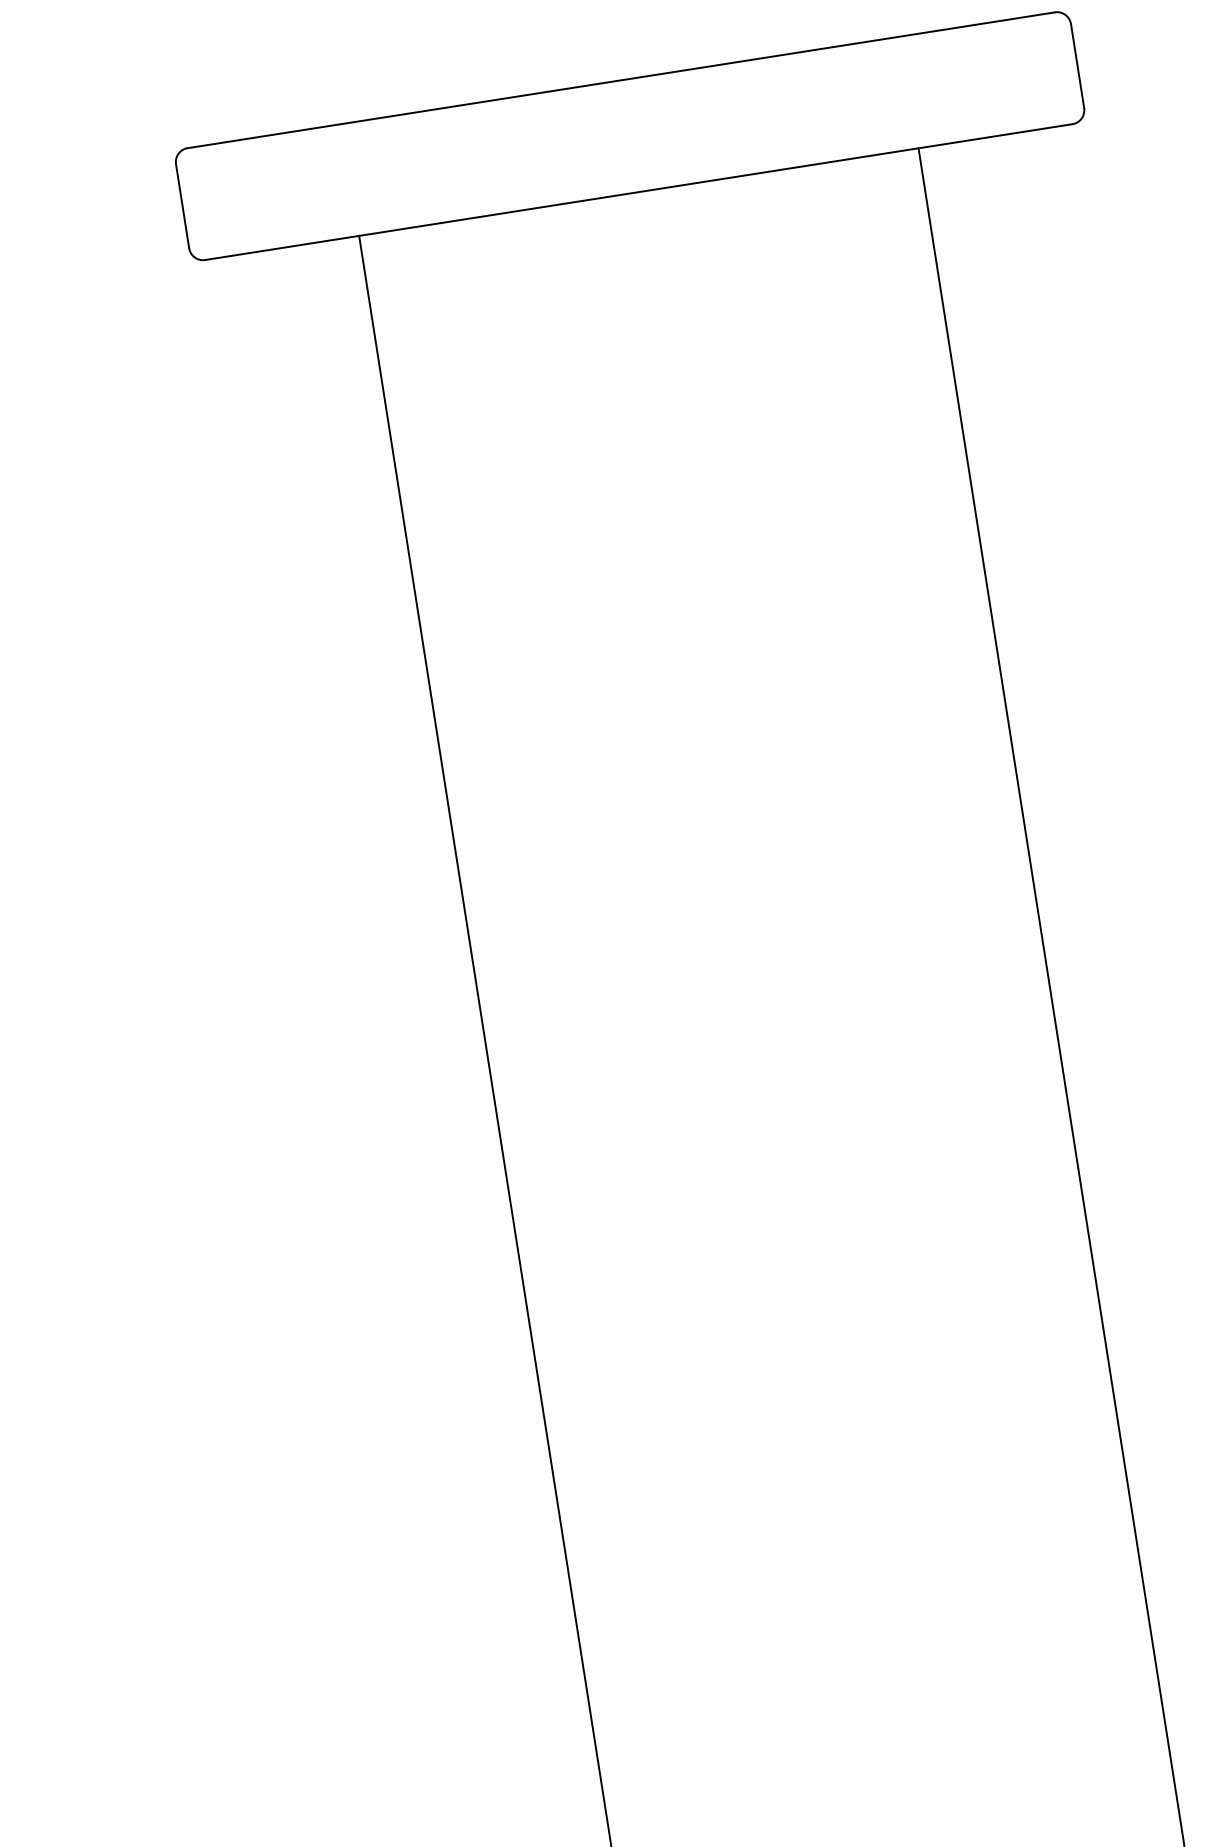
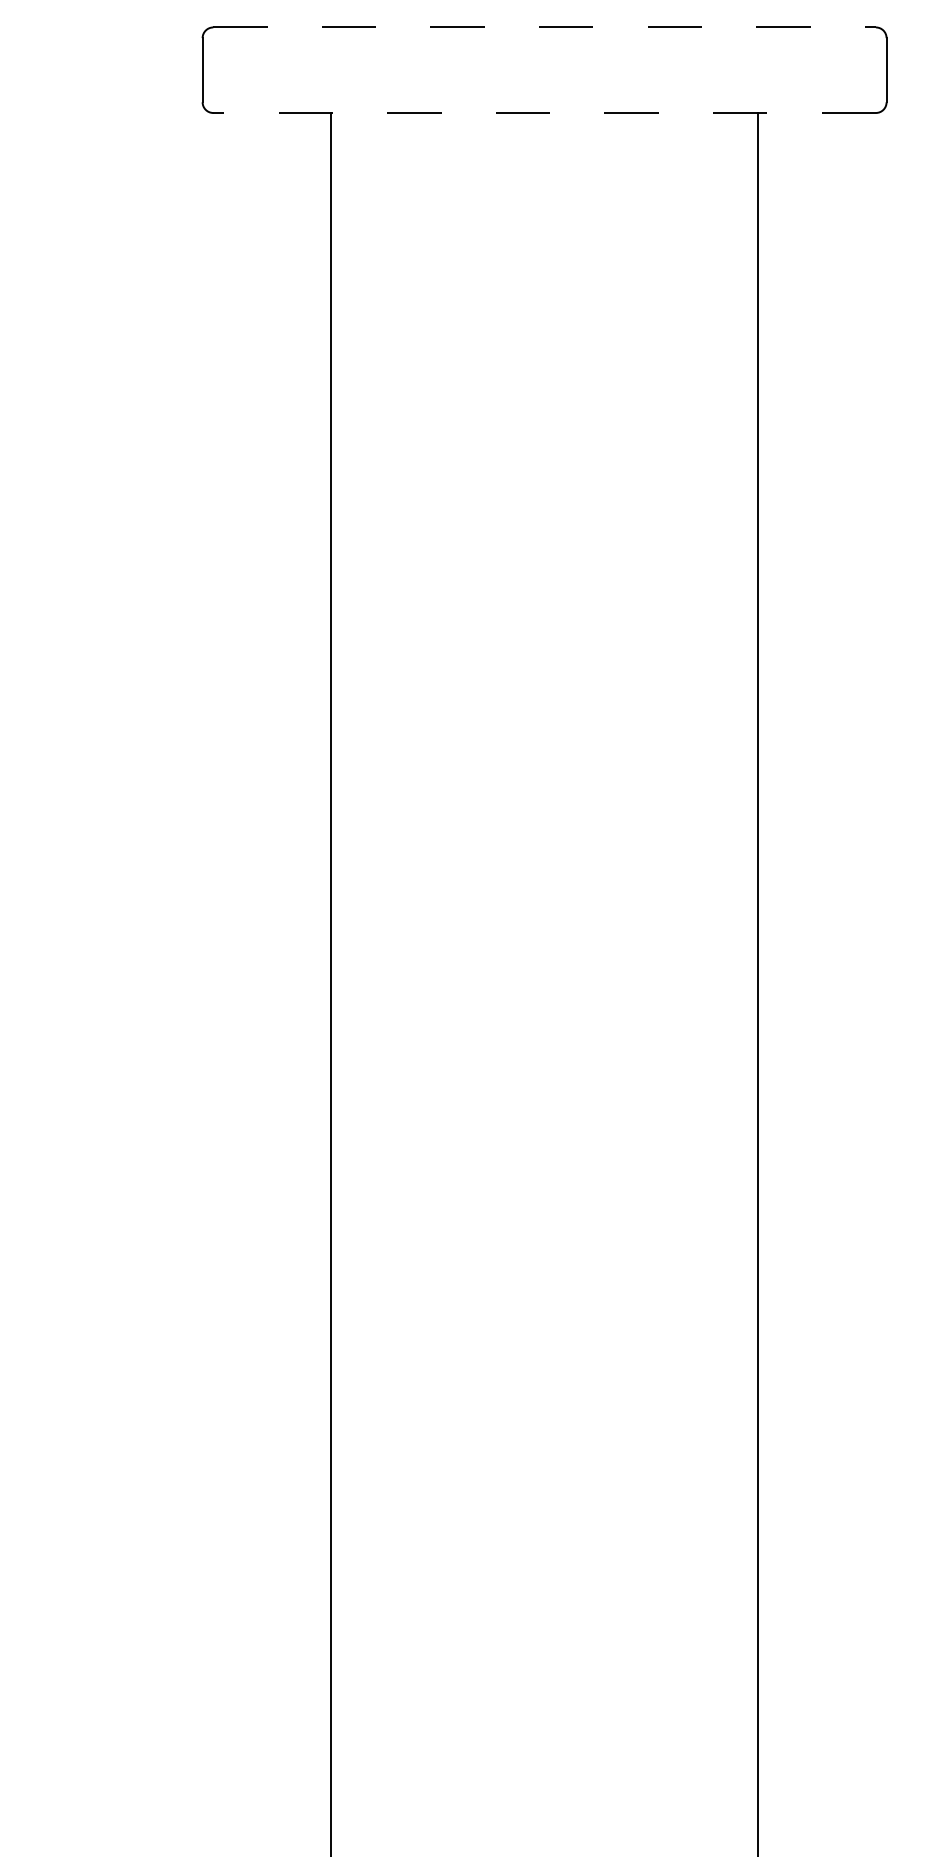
line: (622, 80) -> (545, 27), solid -> dashed
line: (638, 191) -> (544, 112), solid -> dashed

